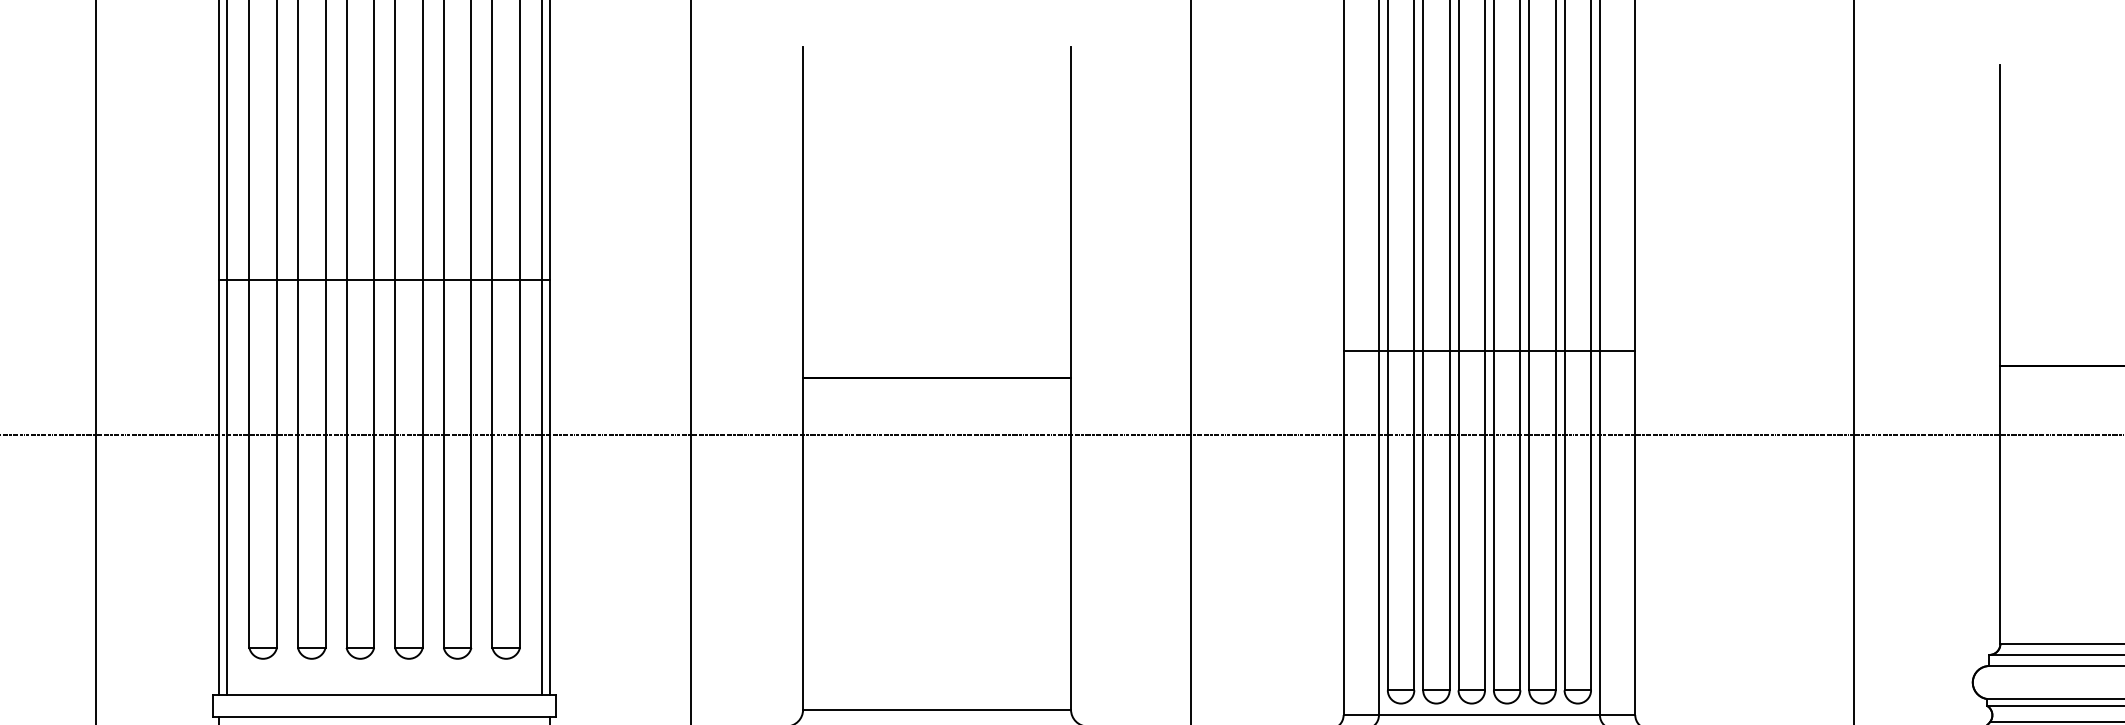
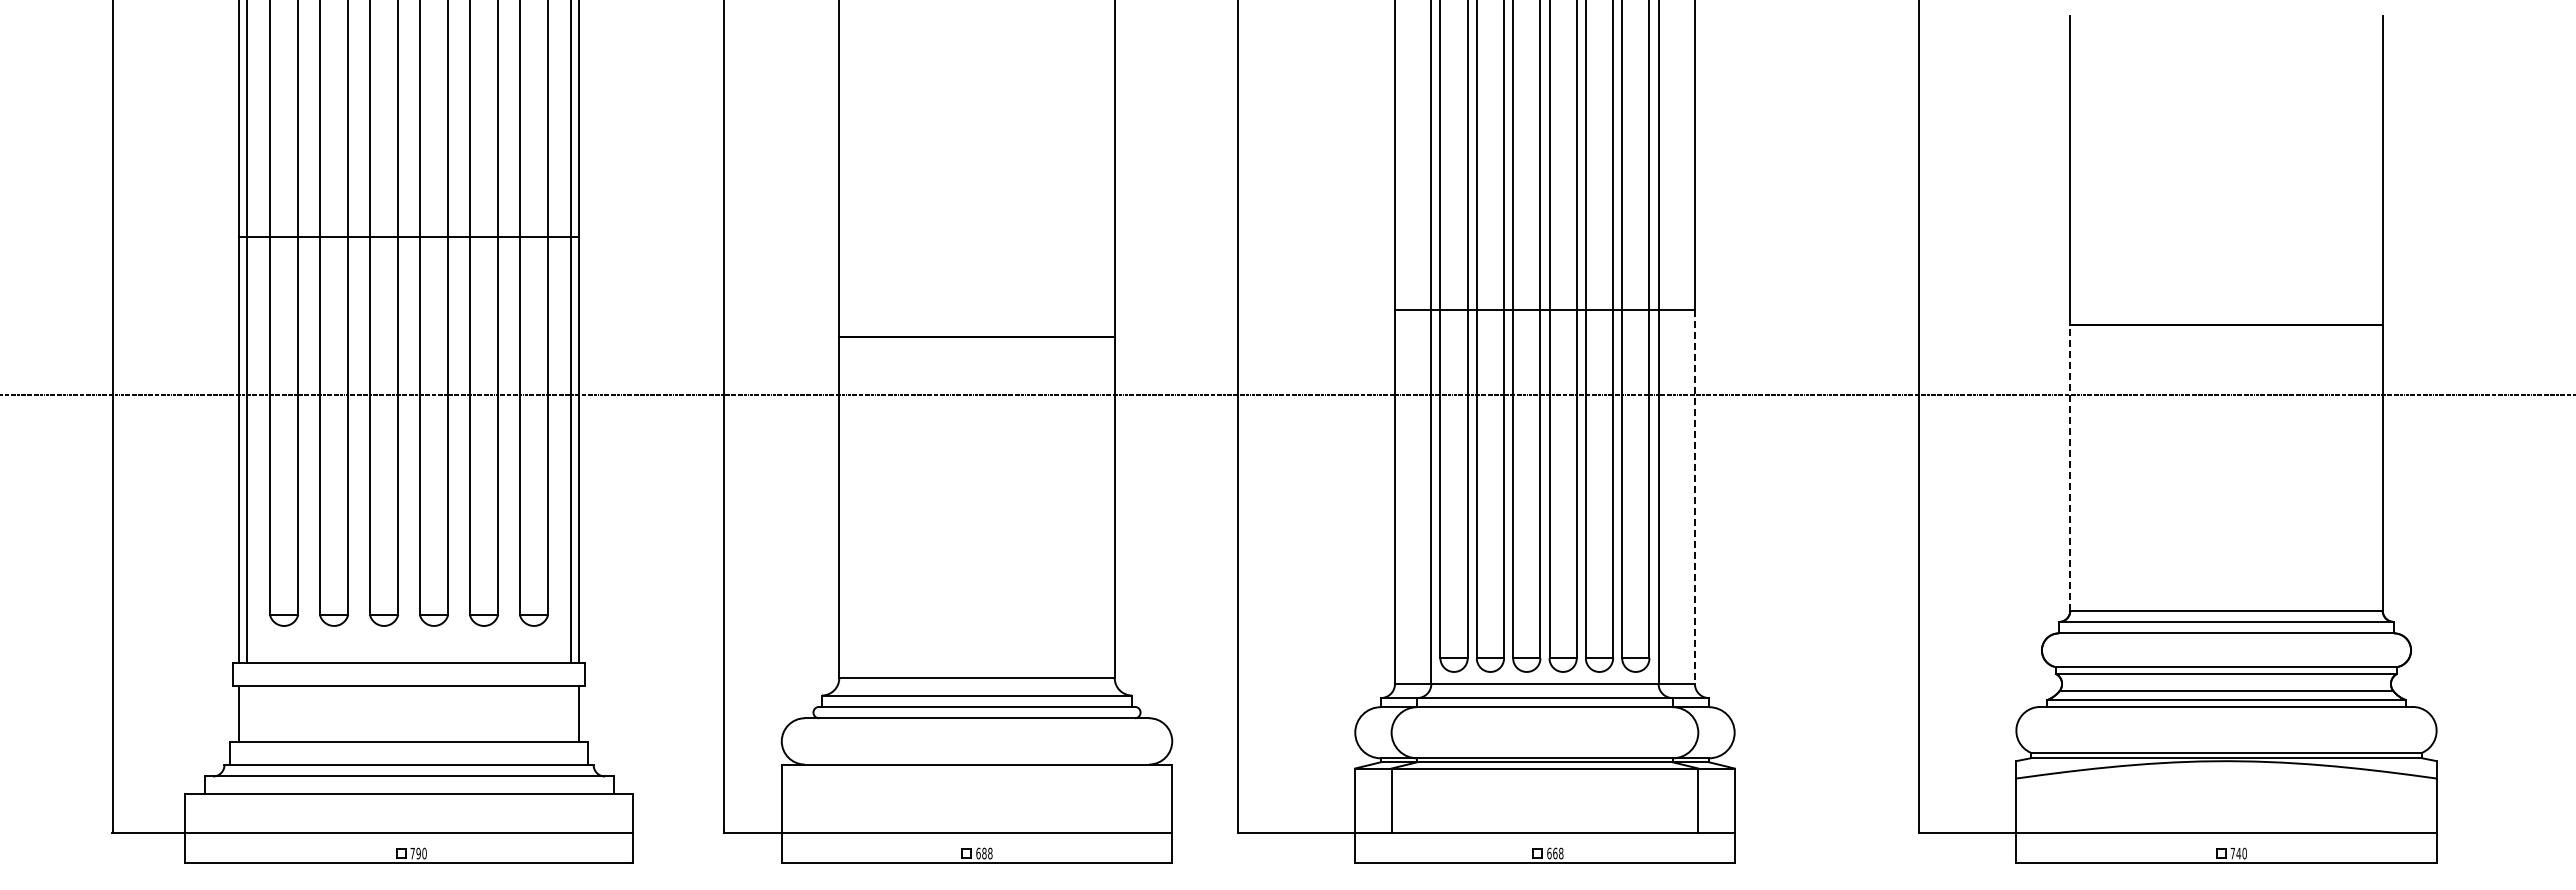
line: (2000, 504) -> (2070, 467), solid -> dashed
line: (1634, 533) -> (1694, 497), solid -> dashed

